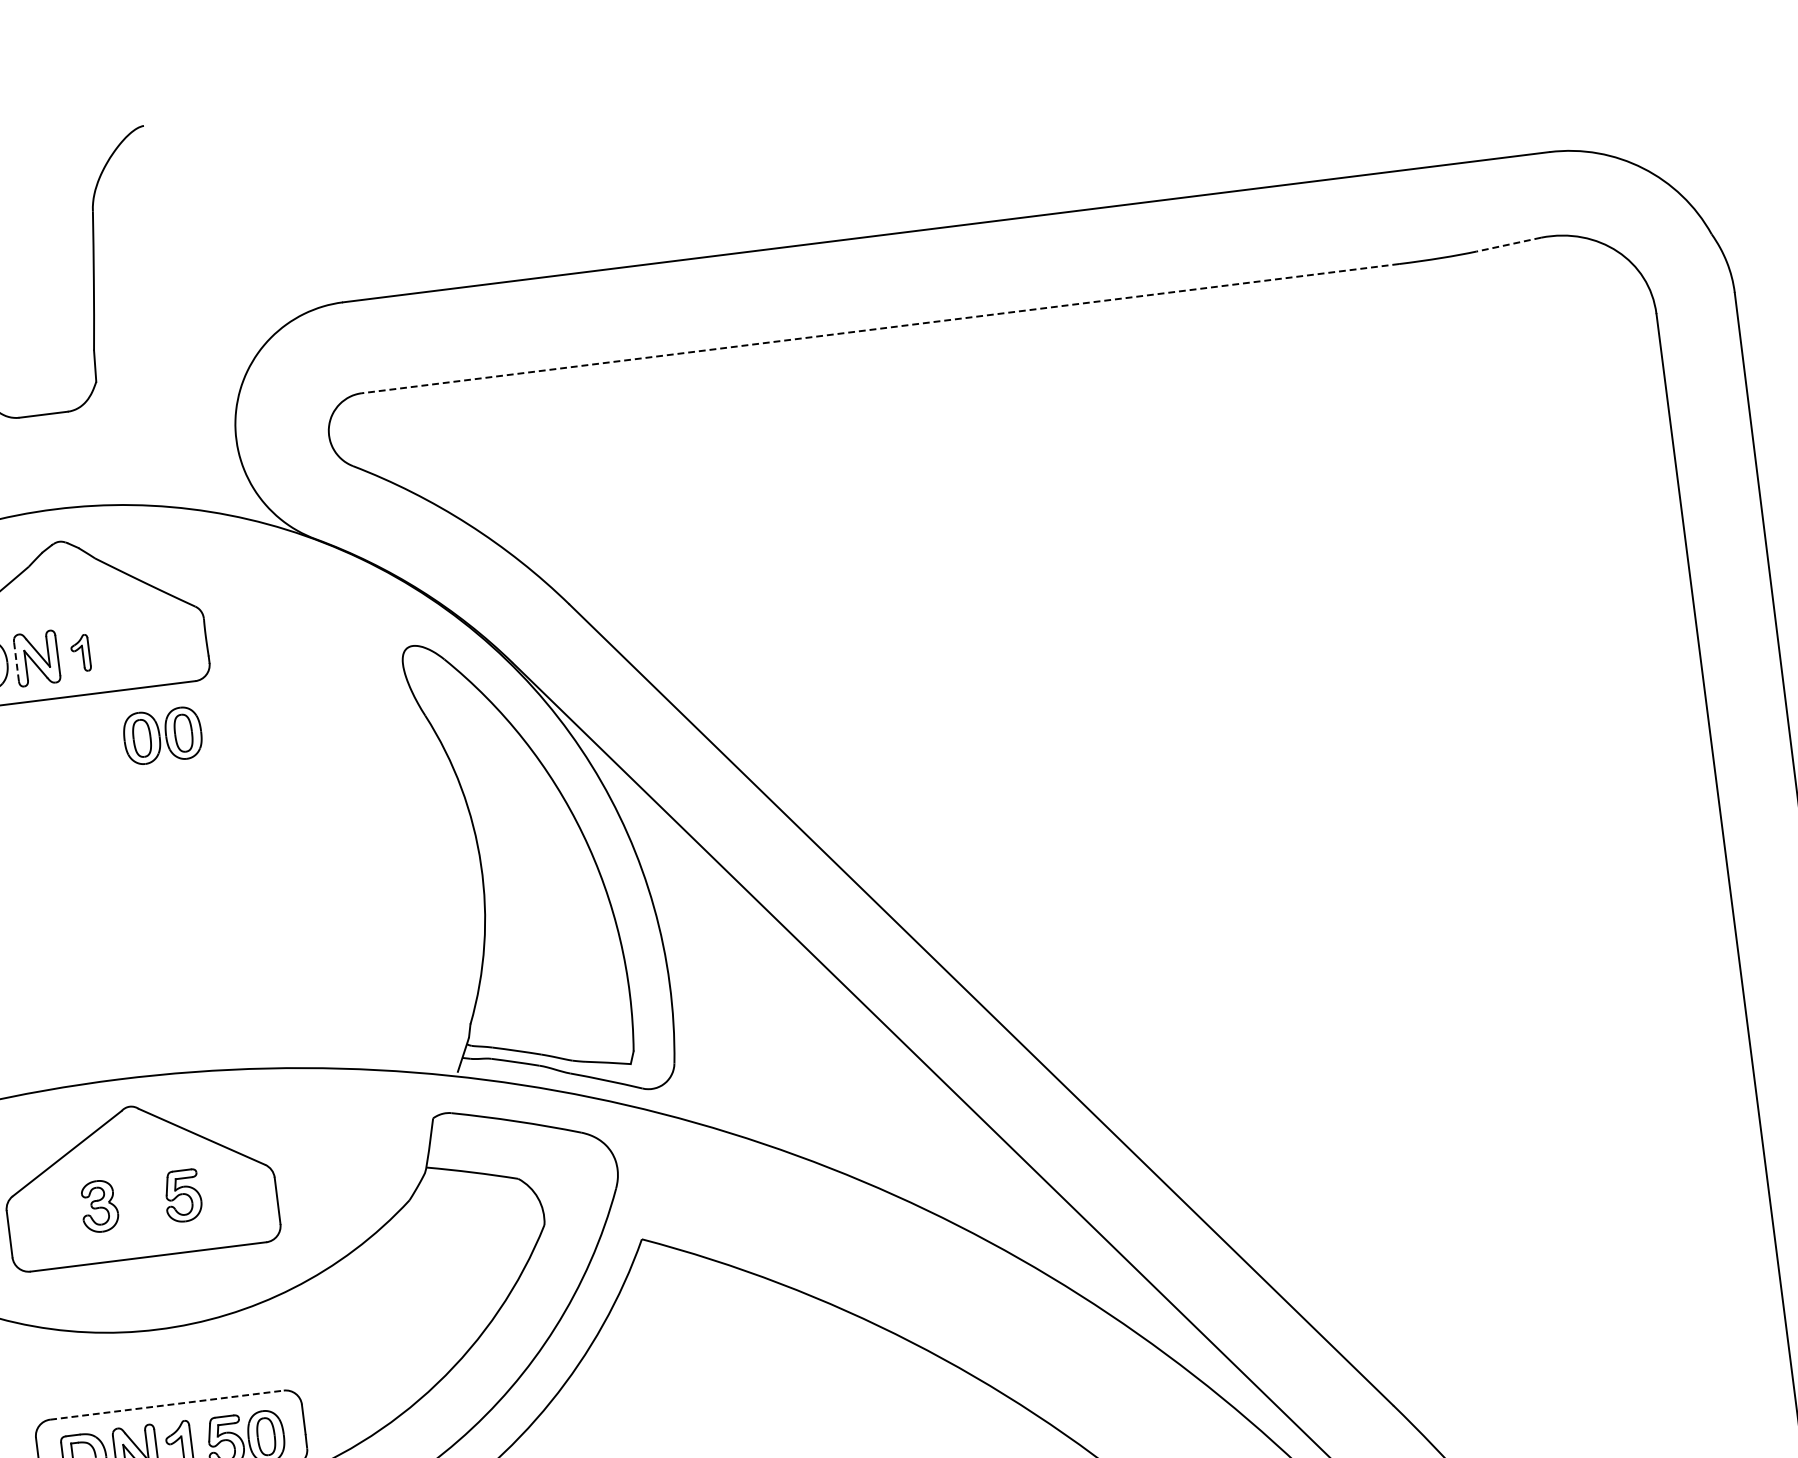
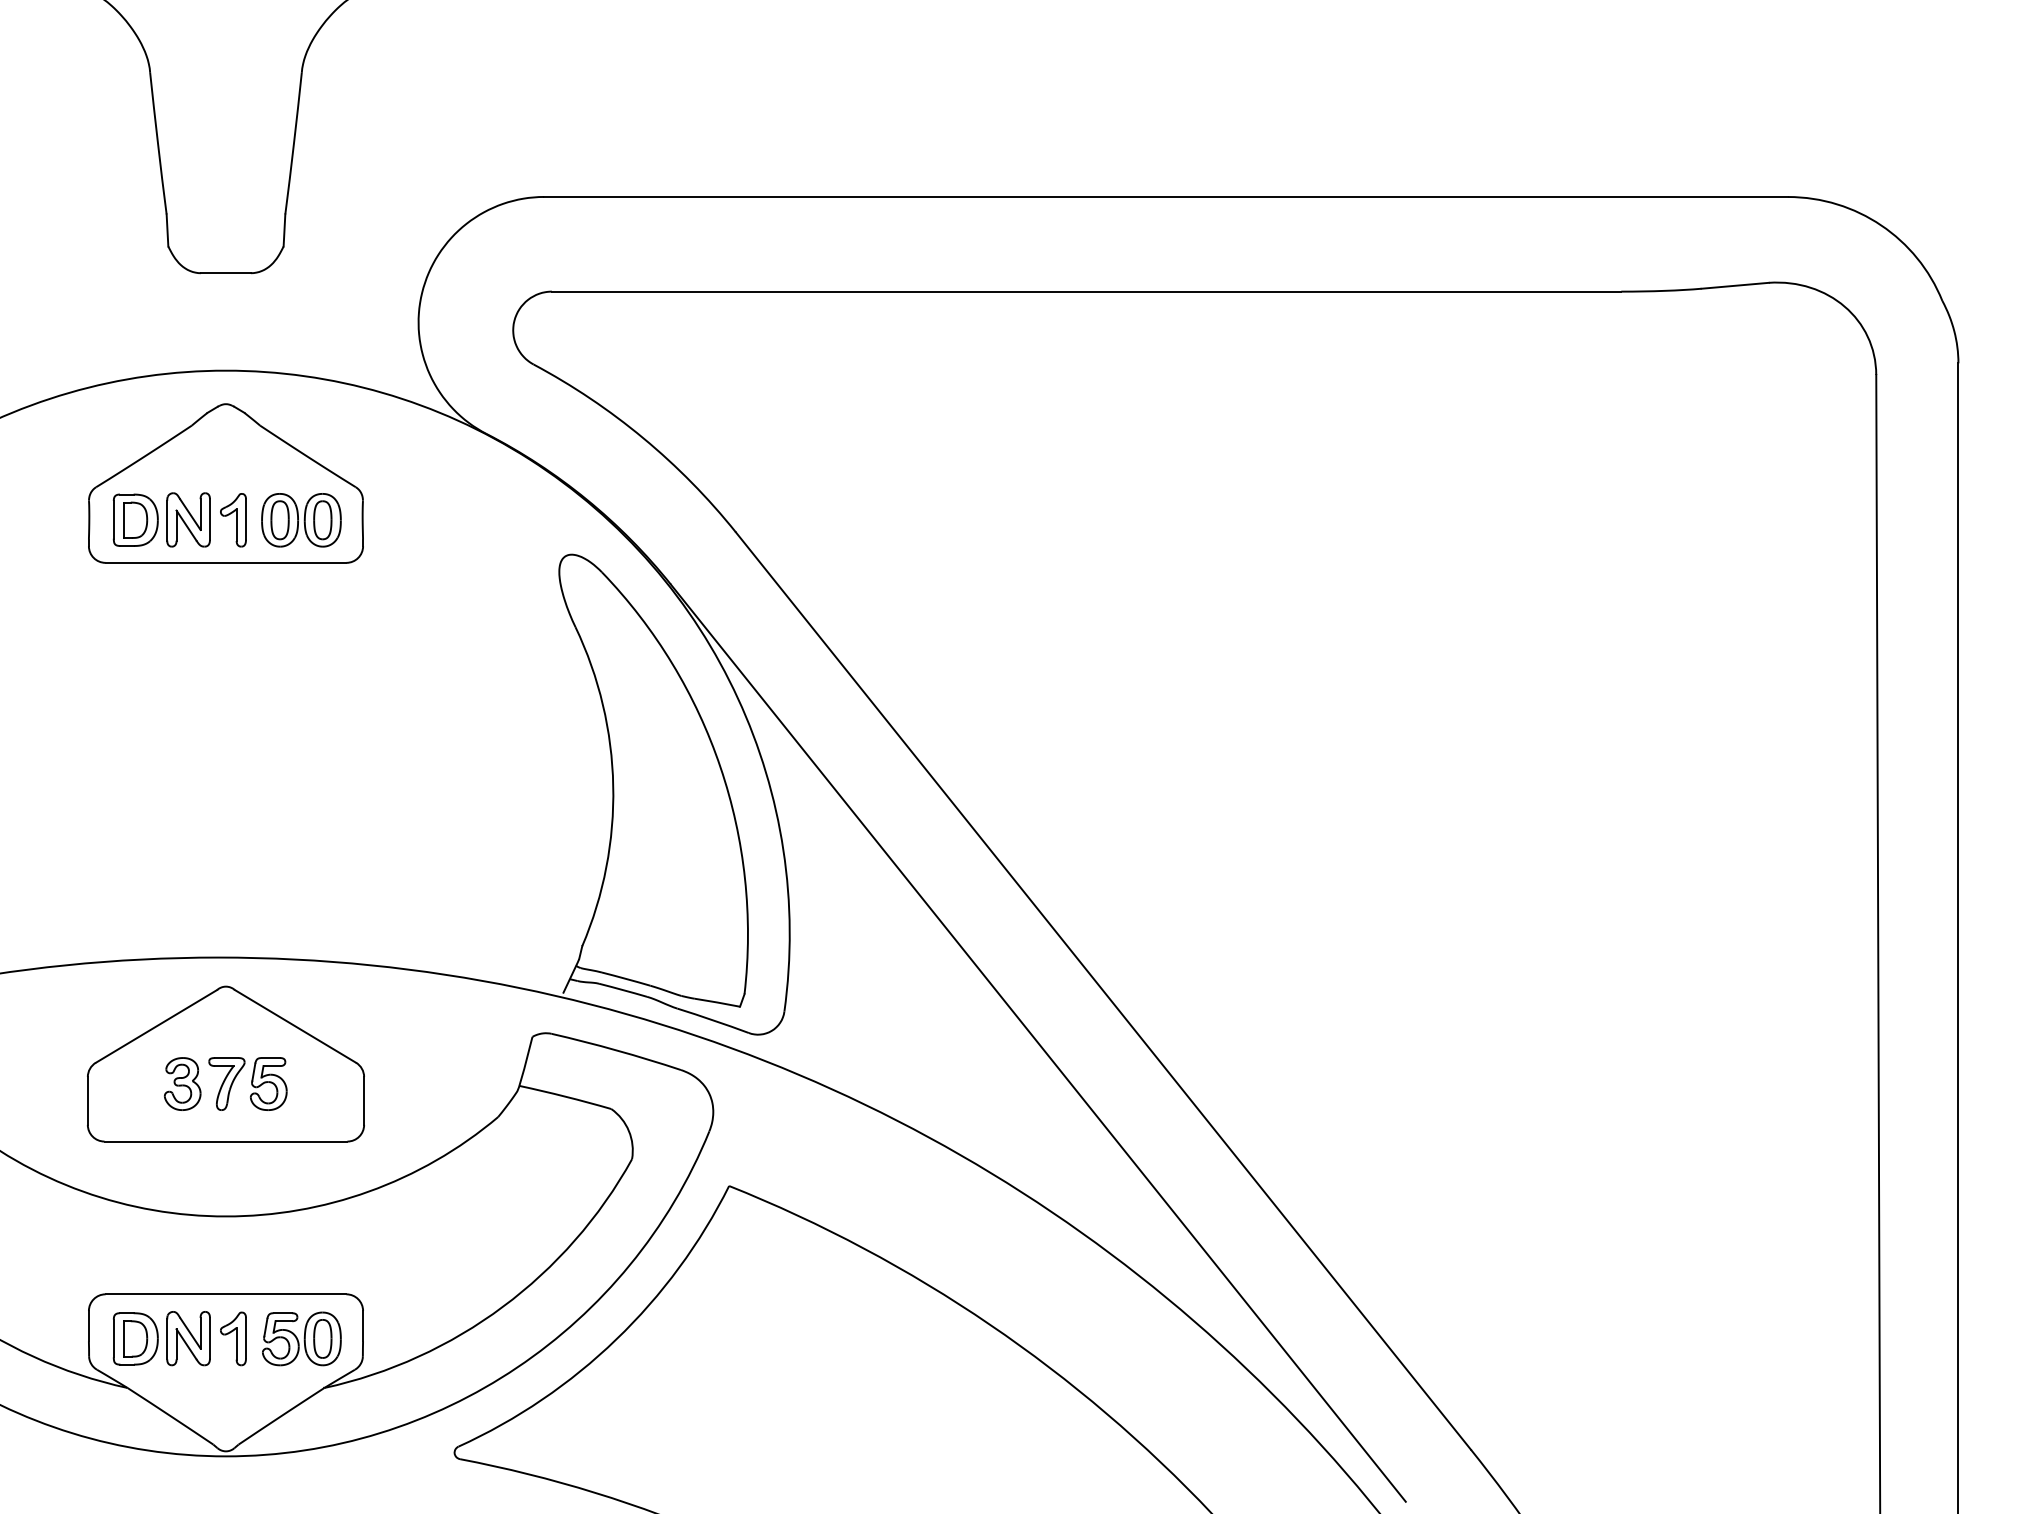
line: (1509, 244) -> (1735, 285), dashed -> solid
line: (880, 328) -> (1086, 291), dashed -> solid
part: (80, 653) -> (233, 520), size x1.43
line: (16, 661) -> (167, 520), dashed -> solid
part: (162, 736) -> (301, 520), moved
part: (141, 1200) -> (226, 1083), added
line: (167, 1405) -> (226, 1294), dashed -> solid

